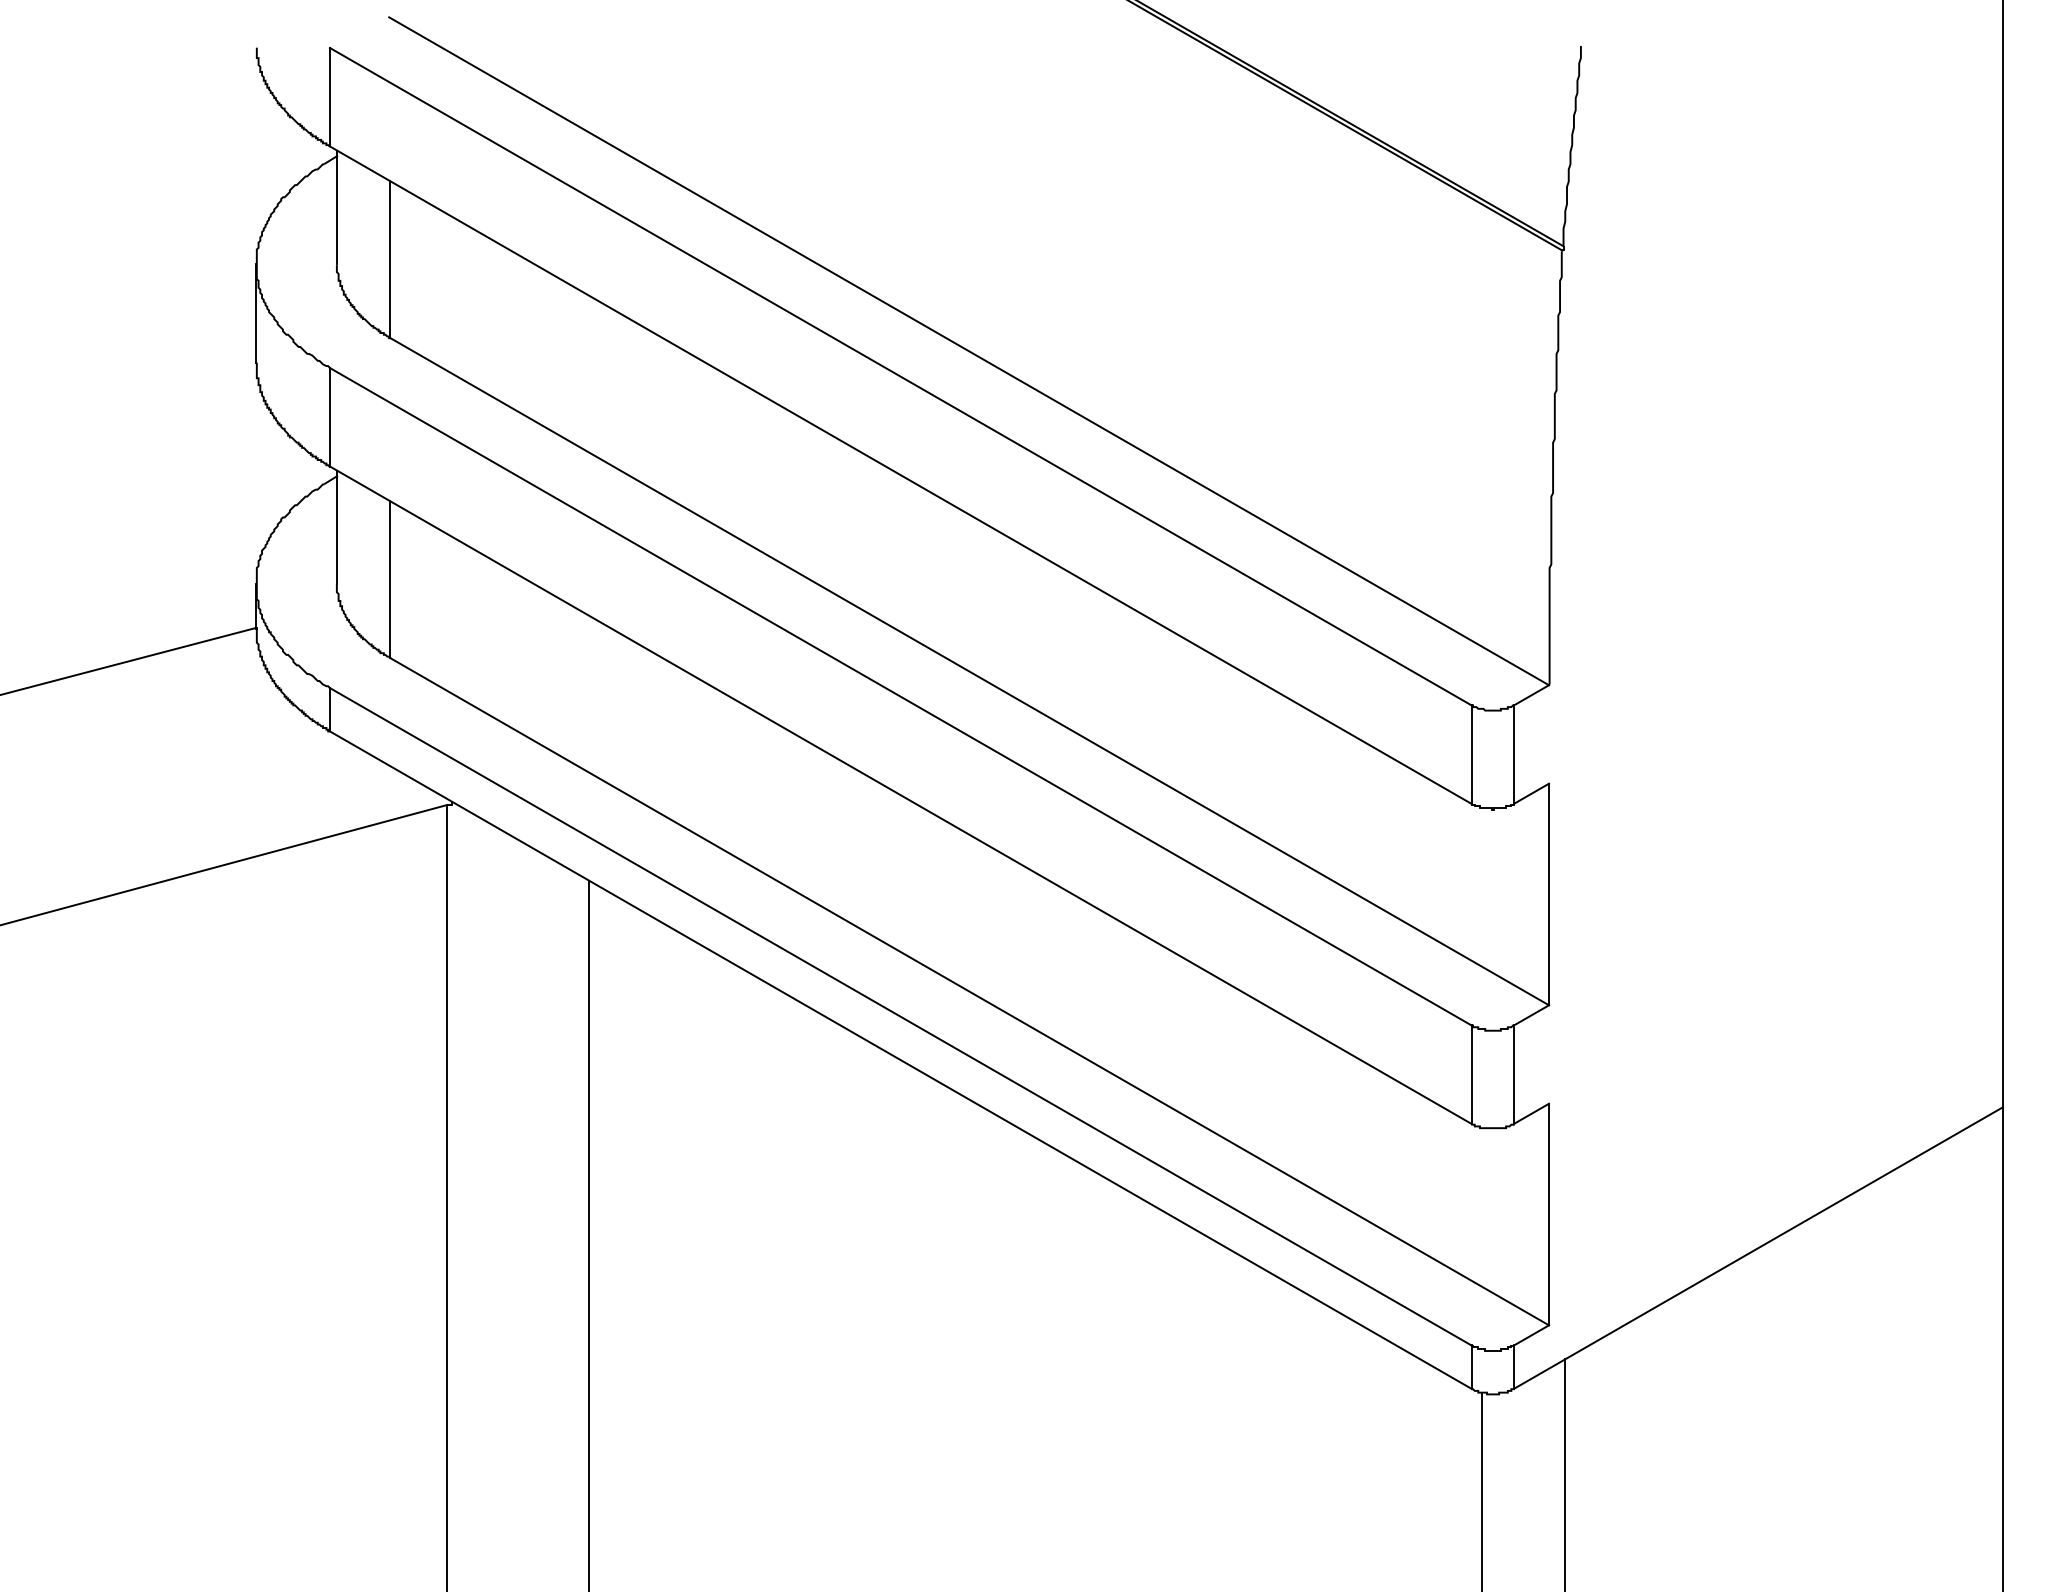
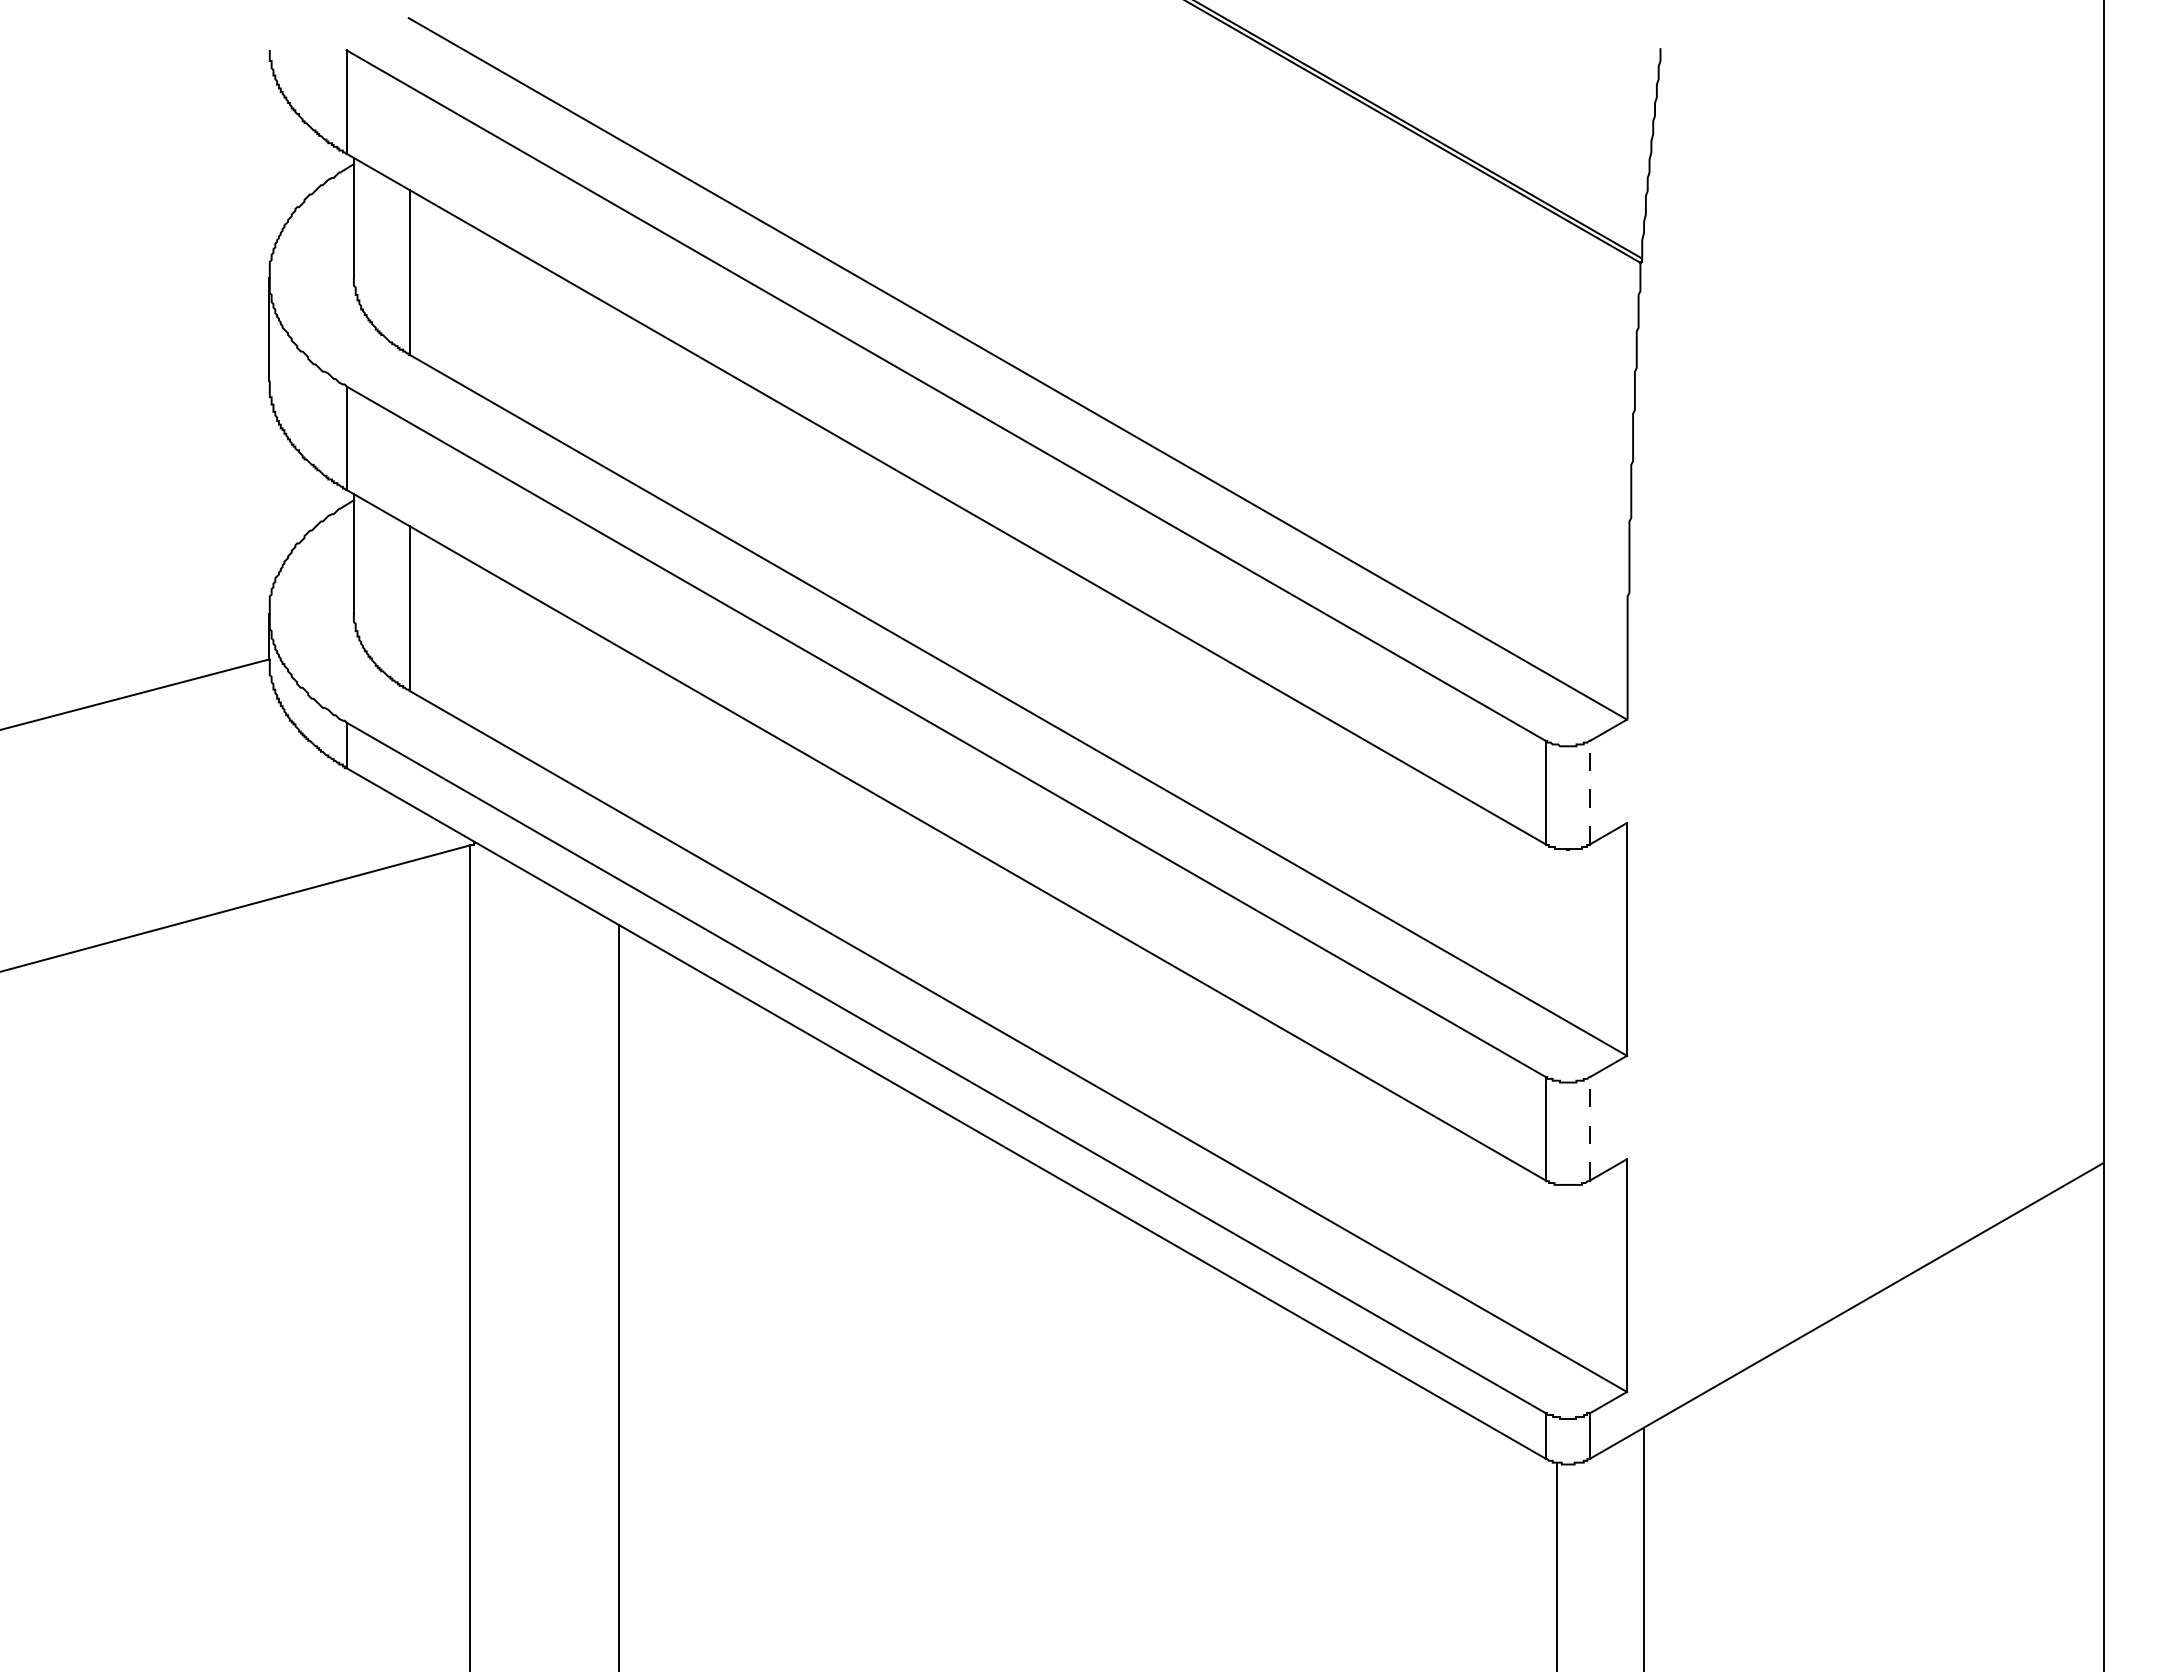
line: (1514, 754) -> (1590, 792), solid -> dashed
line: (1514, 1074) -> (1590, 1128), solid -> dashed

